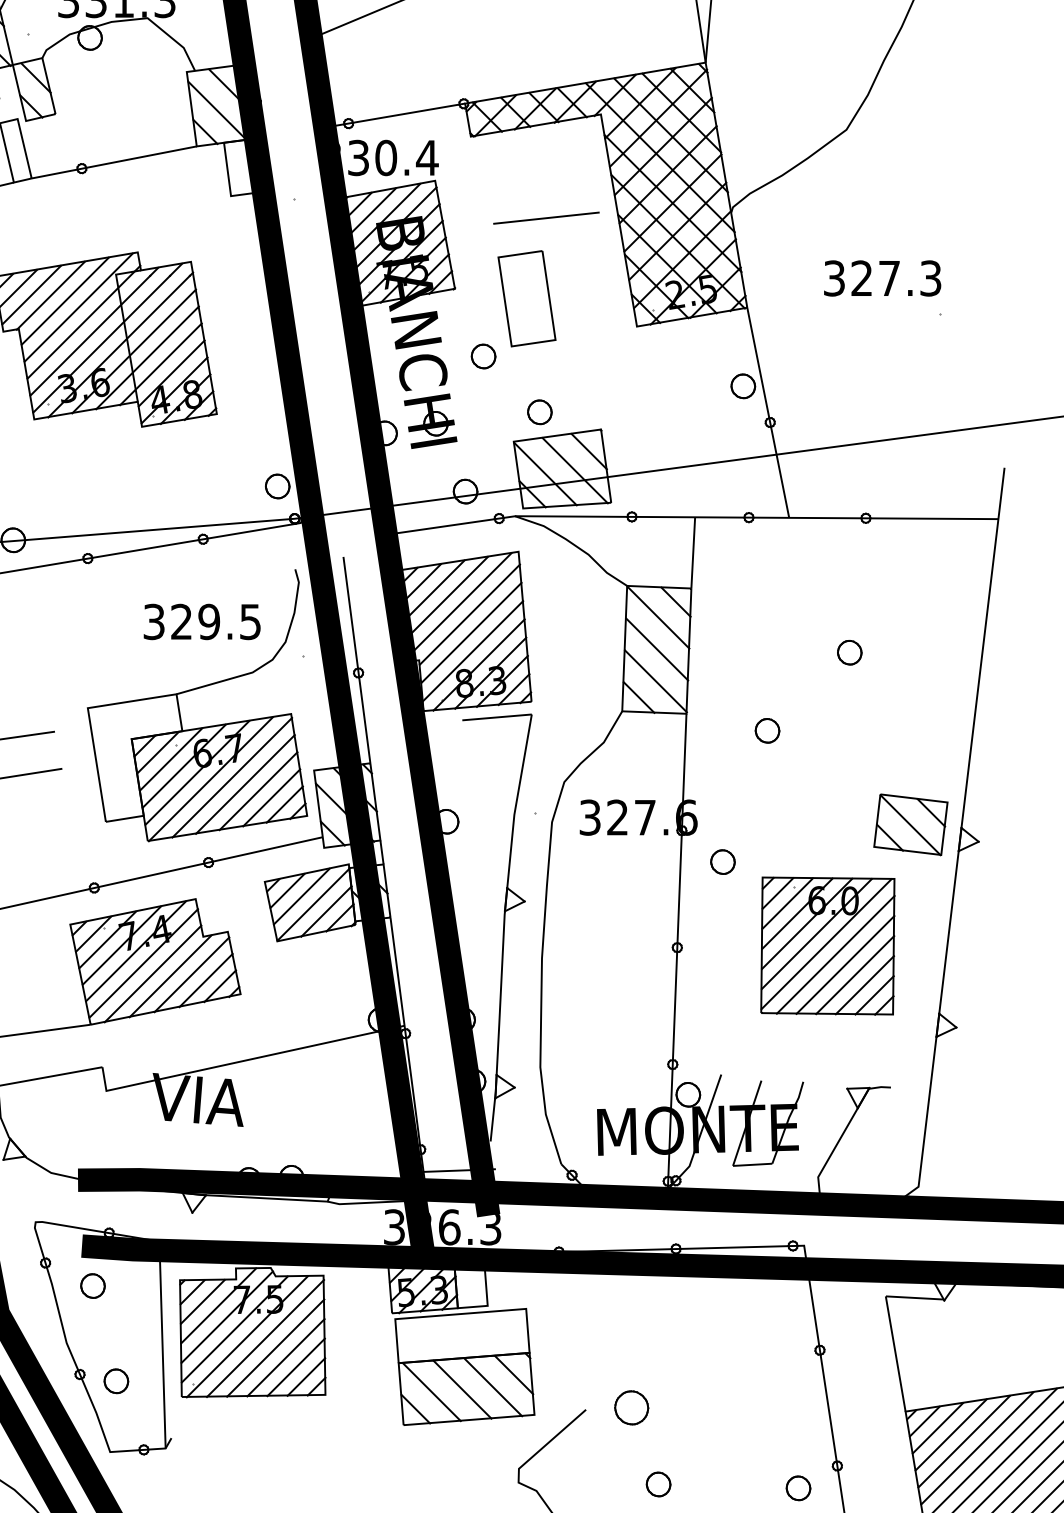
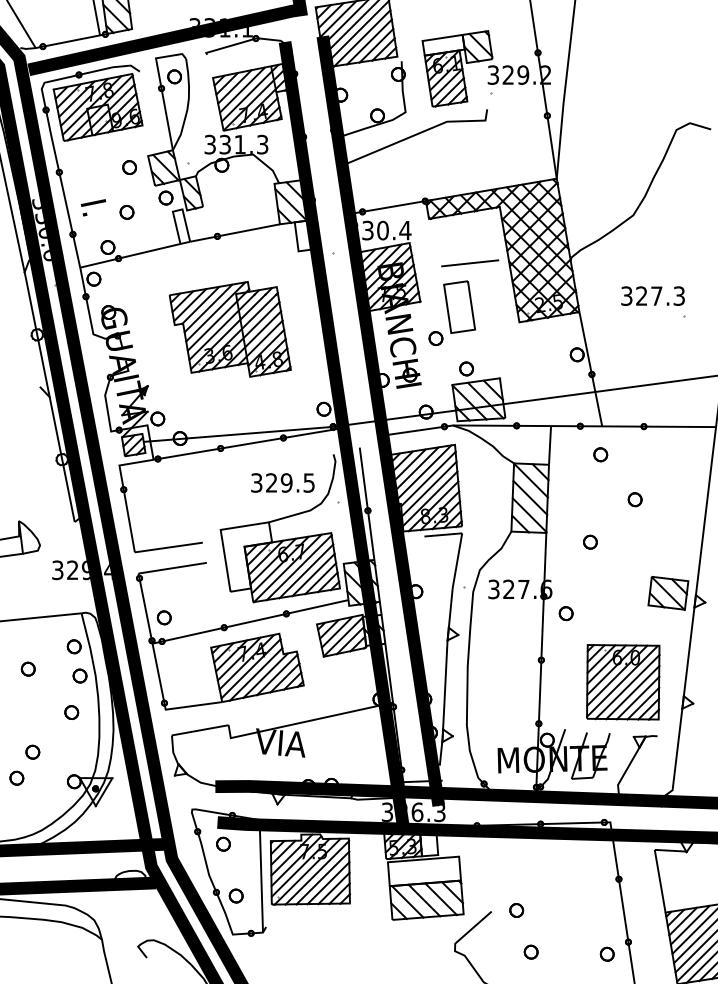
part: (786, 569) -> (600, 454), added
part: (828, 946) -> (623, 682), moved
part: (631, 1407) -> (516, 910), size x0.71

